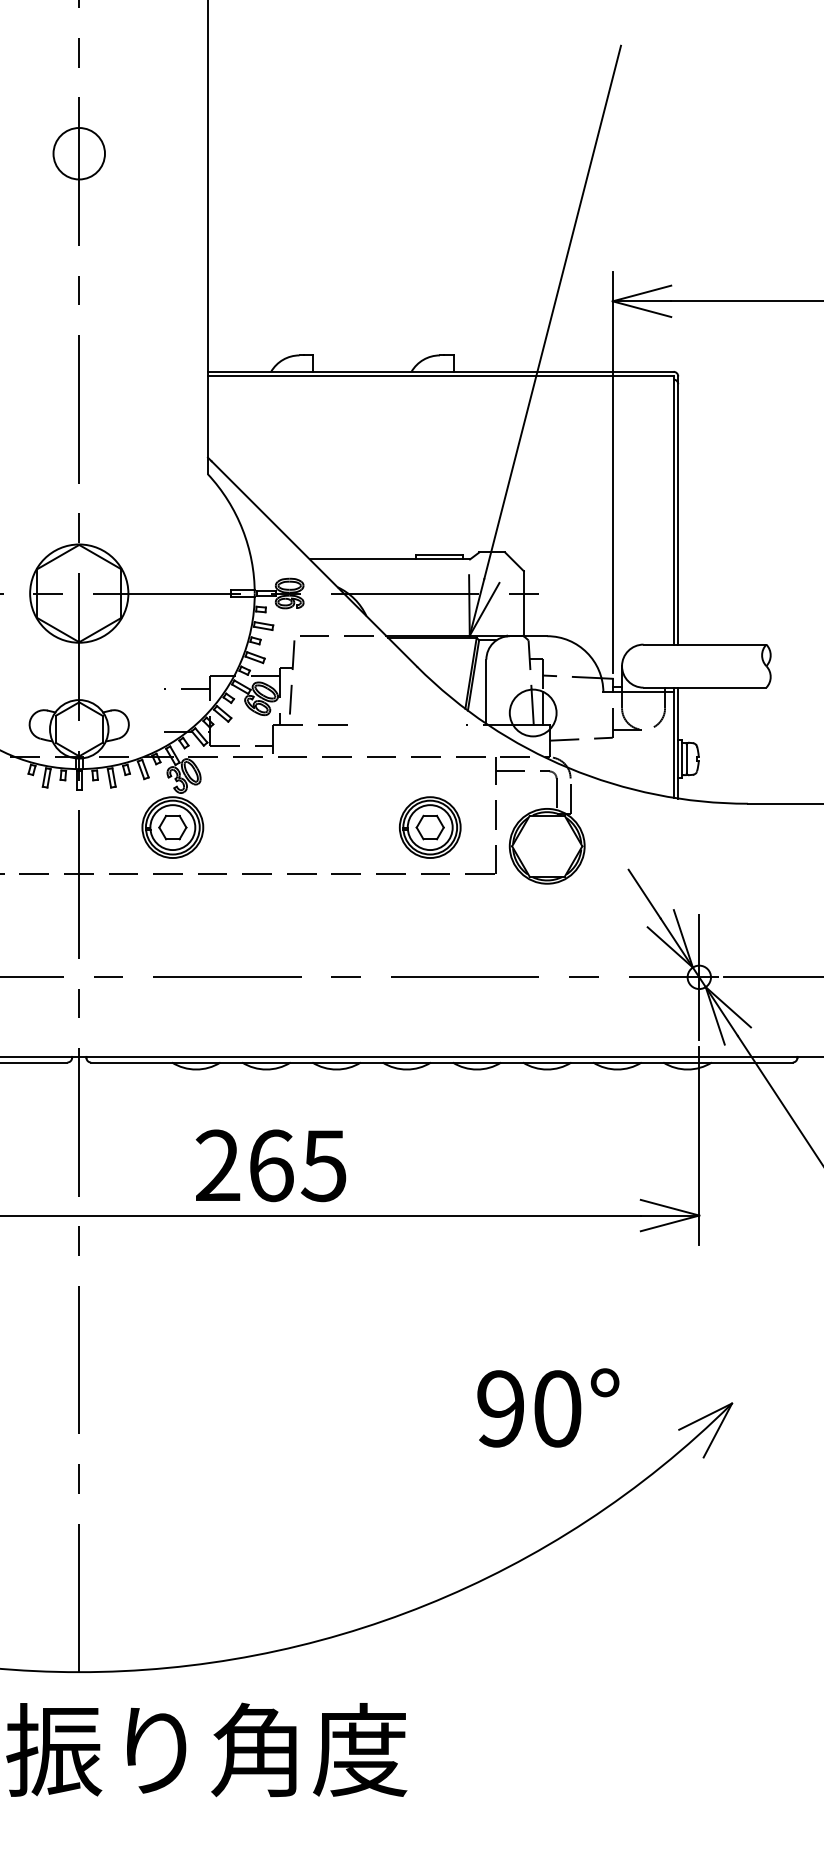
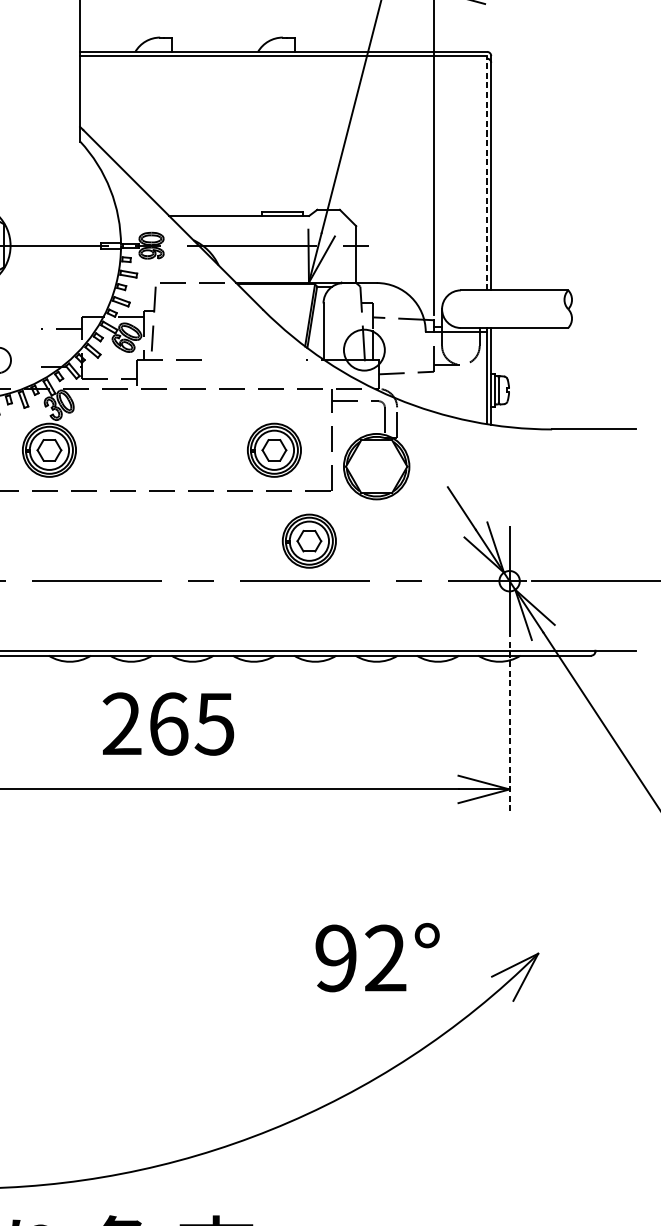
line: (673, 510) -> (487, 173), solid -> dashed
part: (469, 931) -> (308, 541), added
line: (699, 1146) -> (509, 729), solid -> dashed
text: (270, 1165) -> (168, 723), moved
text: (557, 1408) -> (385, 958), 90° -> 92°

